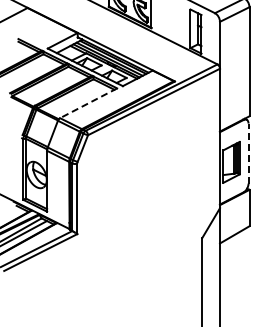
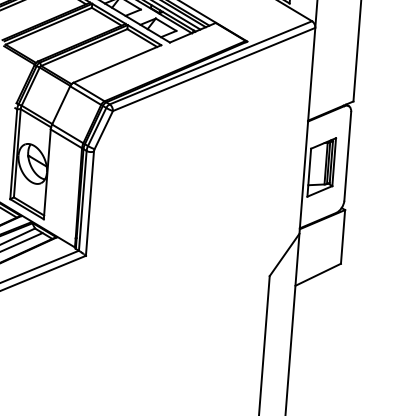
line: (88, 103) -> (117, 64), dashed -> solid
line: (248, 153) -> (347, 156), dashed -> solid

